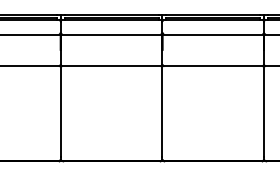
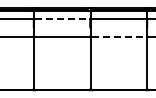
line: (112, 35) -> (62, 19), solid -> dashed
line: (214, 65) -> (119, 36), solid -> dashed

